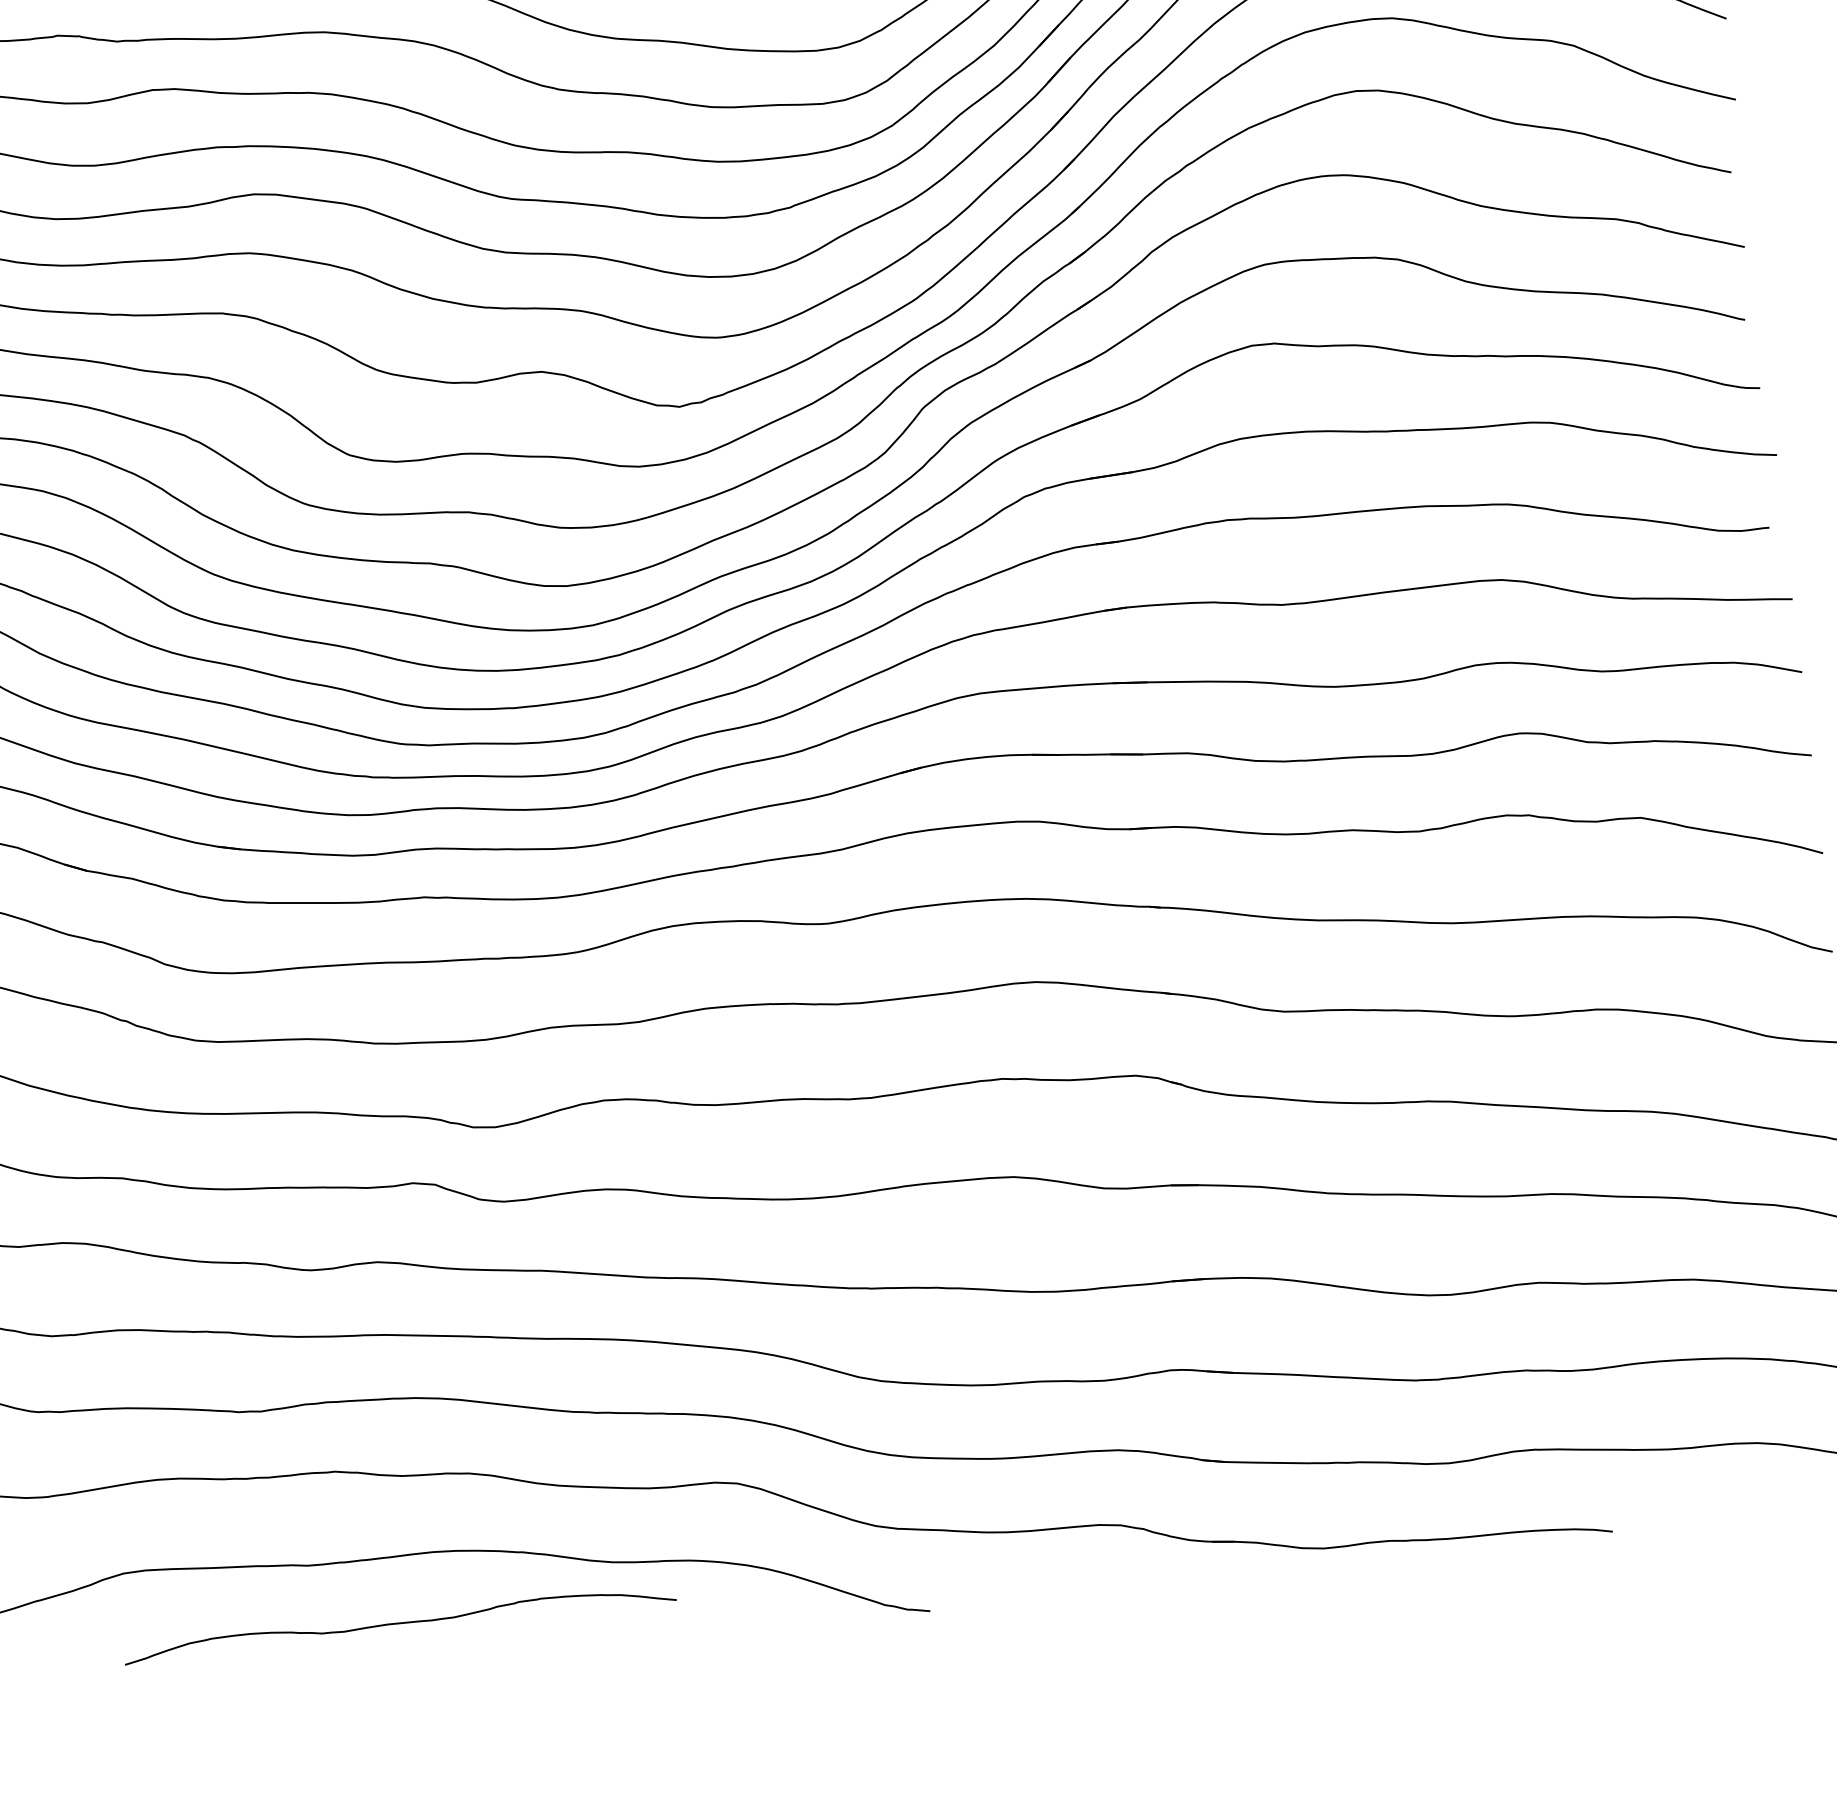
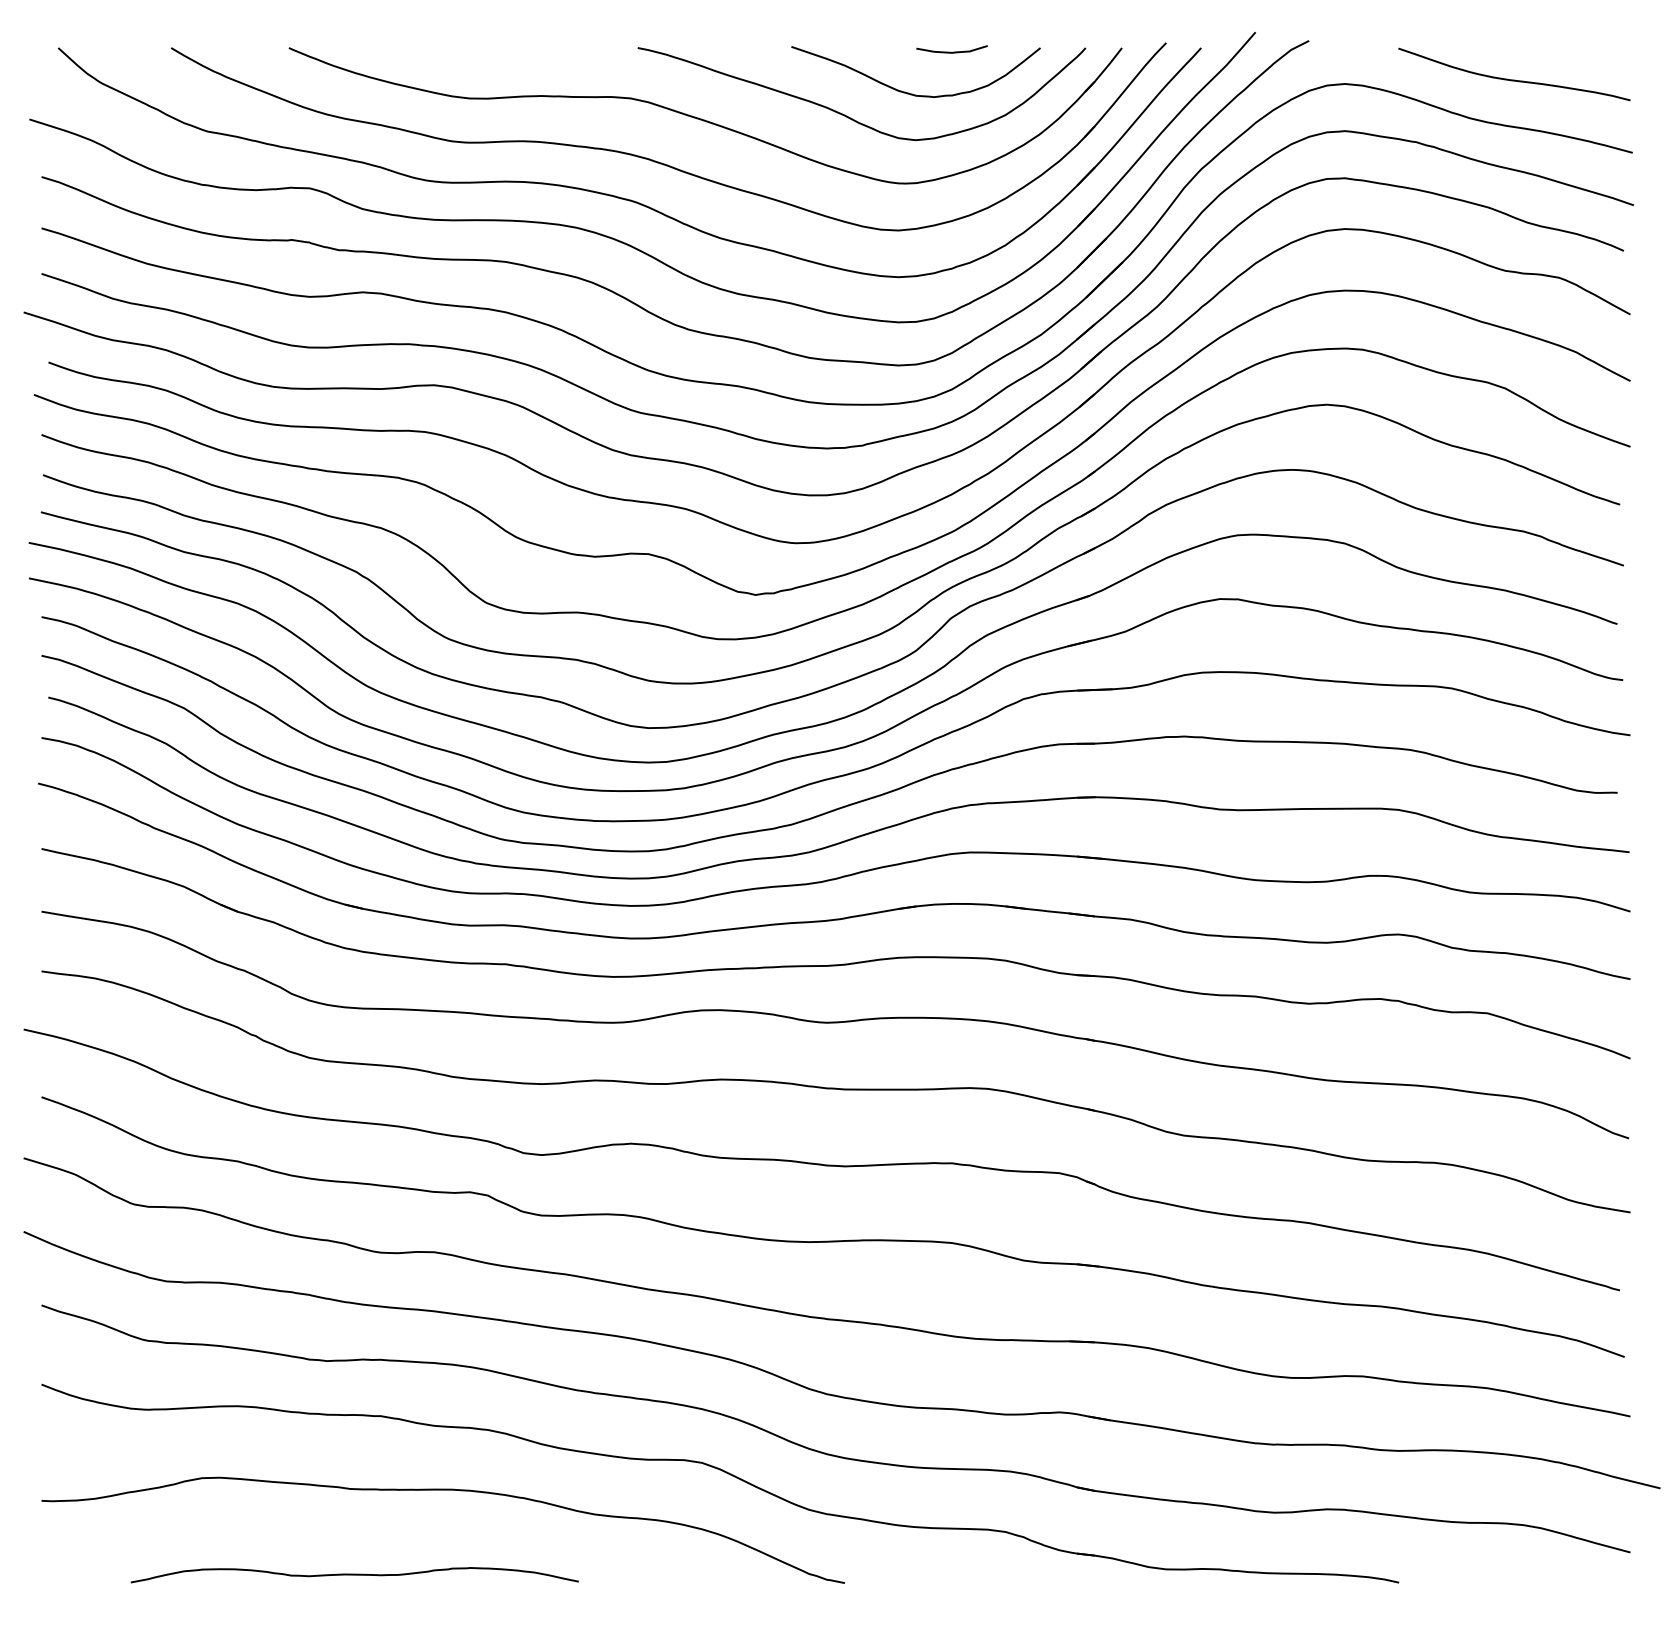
curve: (399, 1624) -> (354, 1575), moved

